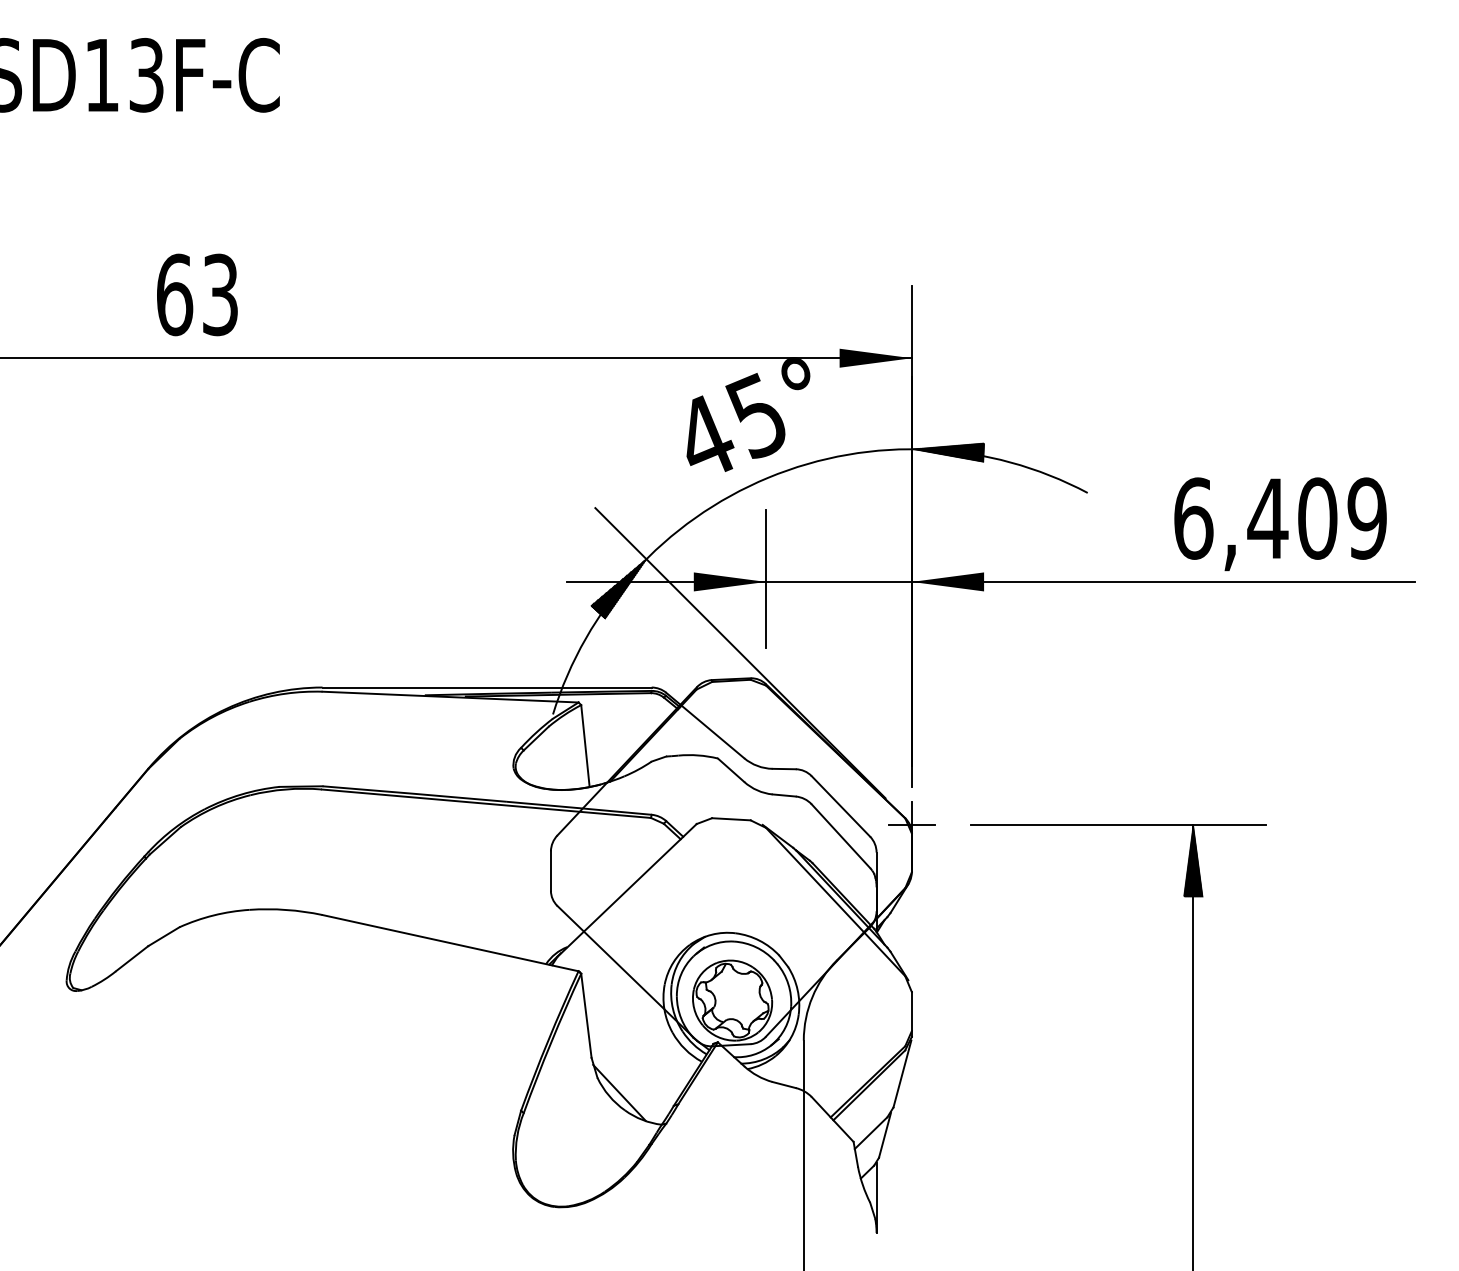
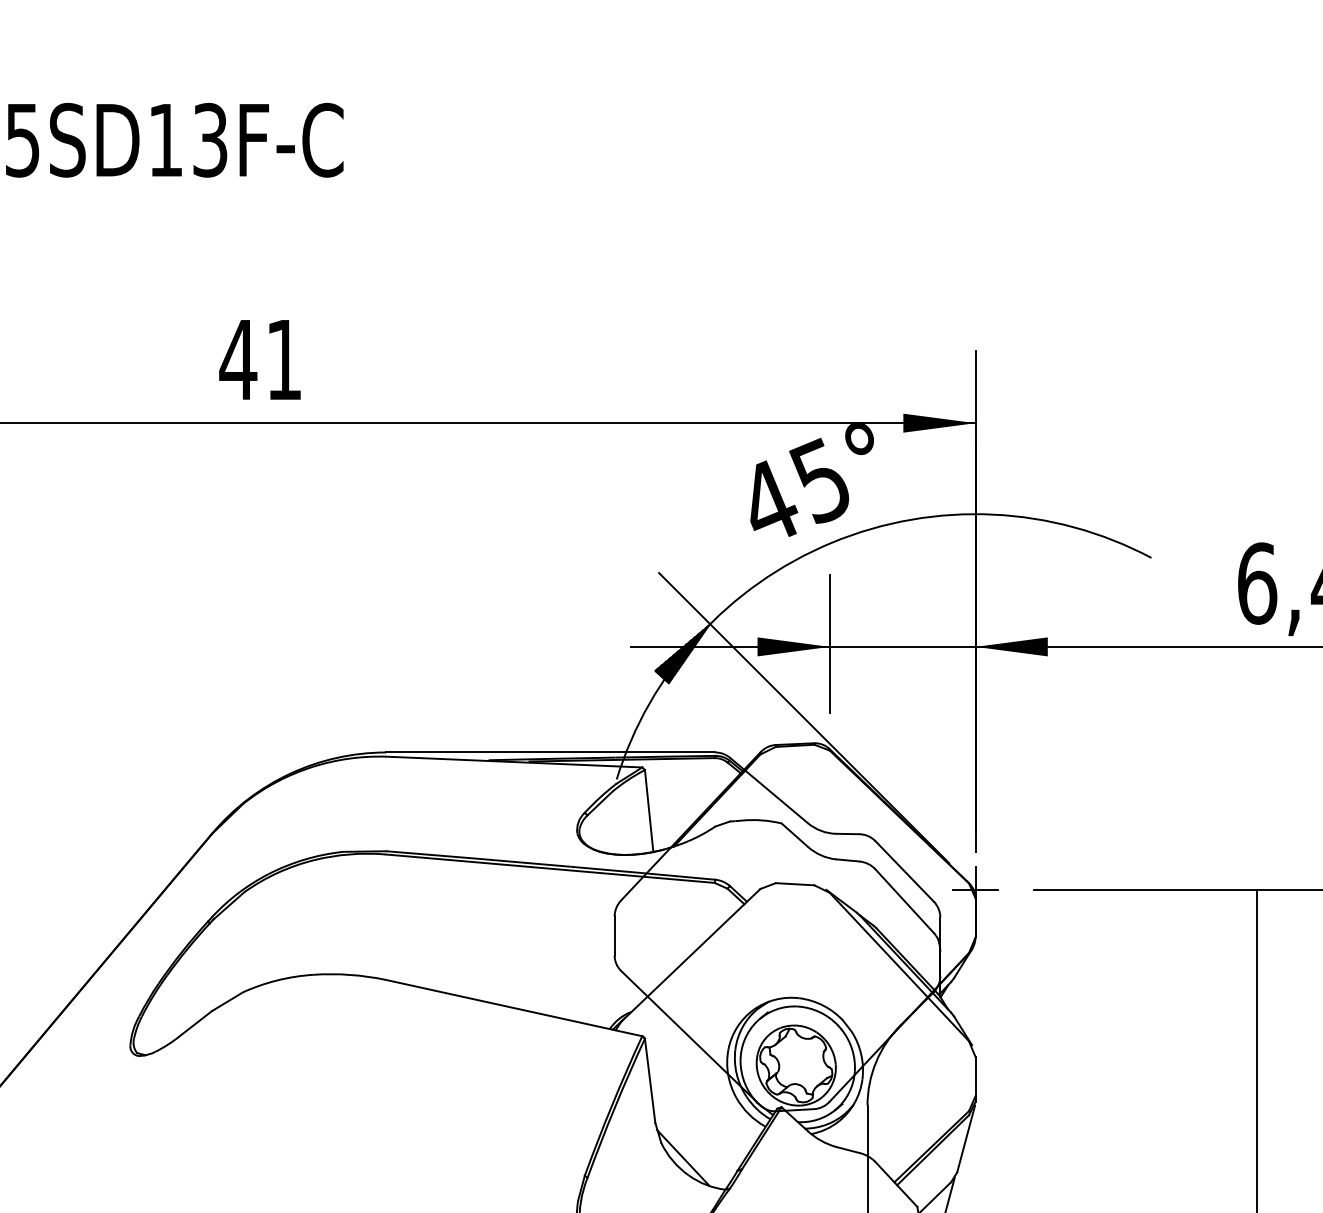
text: (196, 294) -> (260, 359), 63 -> 41
hatch: (948, 452) -> (1012, 517), removed
hatch: (1192, 860) -> (1256, 925), removed

